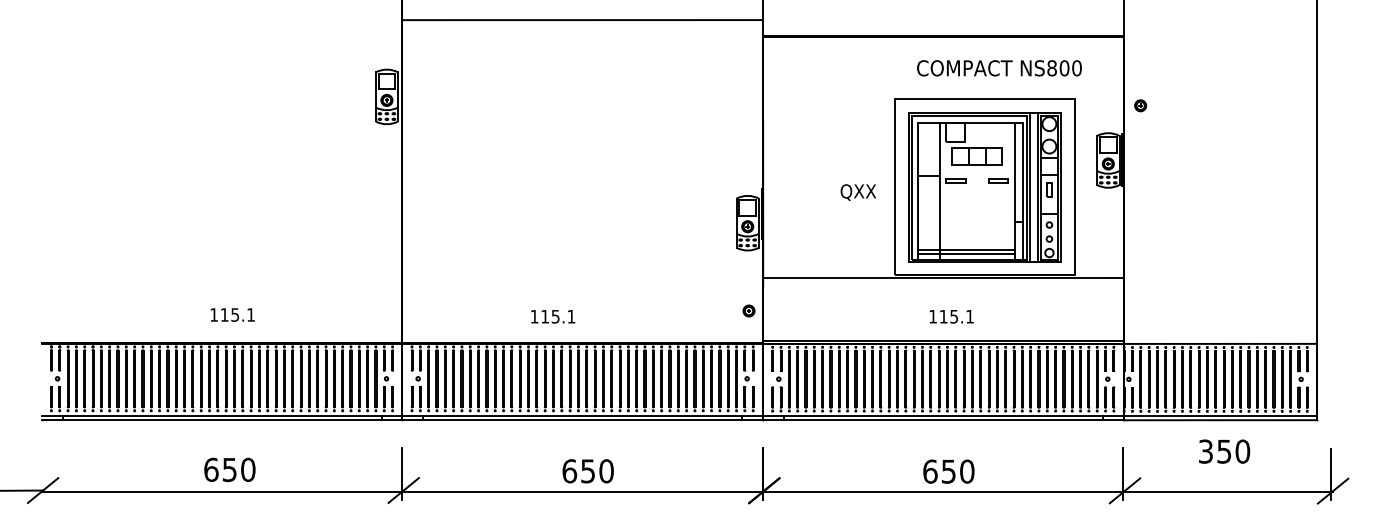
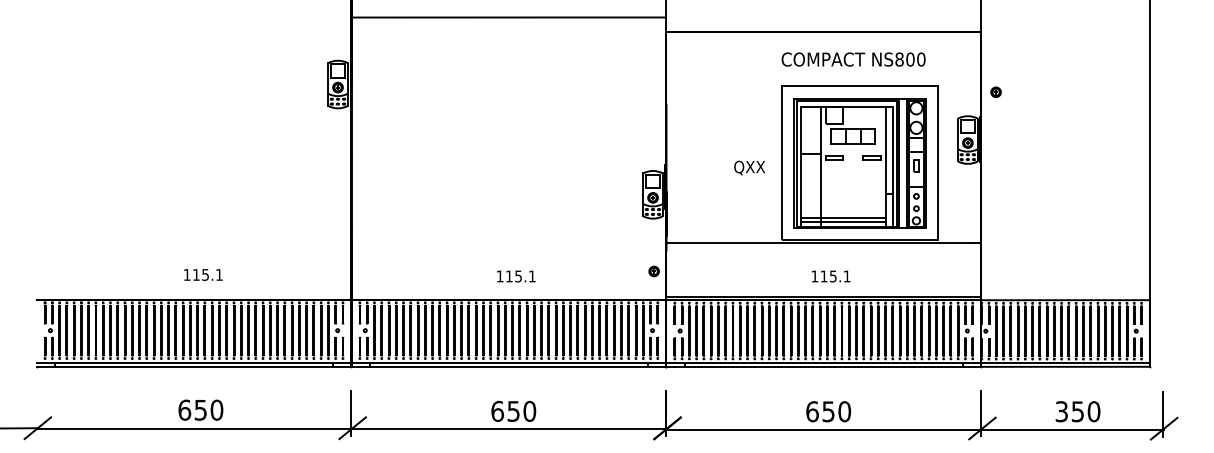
text: (999, 68) -> (853, 59), moved
text: (553, 316) -> (516, 276), moved
text: (1224, 451) -> (1078, 411), moved

